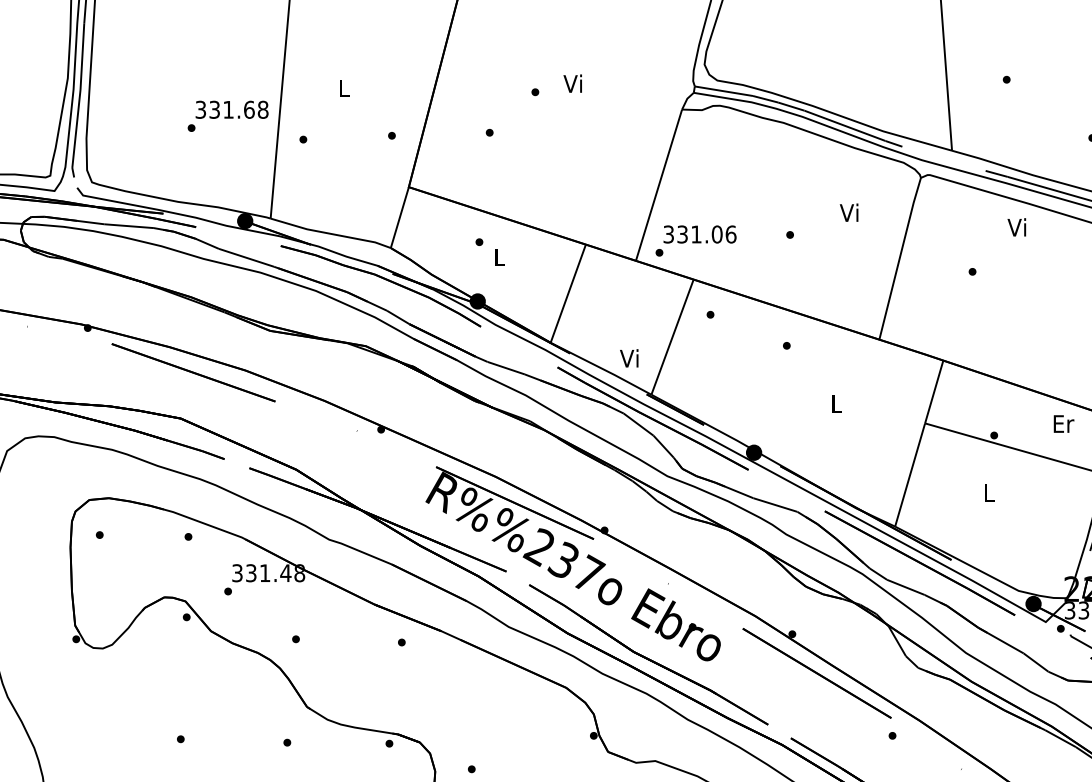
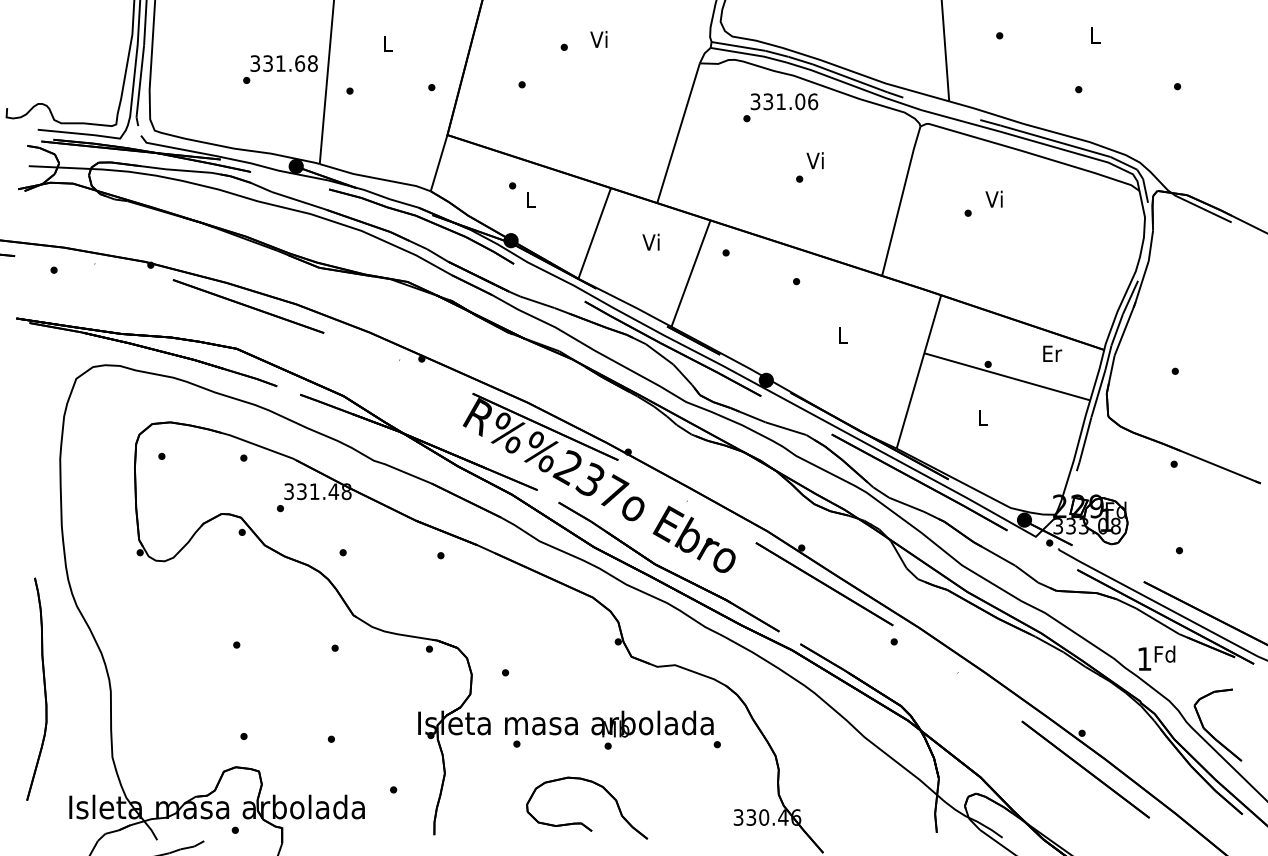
text: (848, 212) -> (814, 160), moved
text: (1016, 226) -> (993, 198), moved
text: (695, 240) -> (780, 107), moved
text: (628, 357) -> (650, 241), moved

